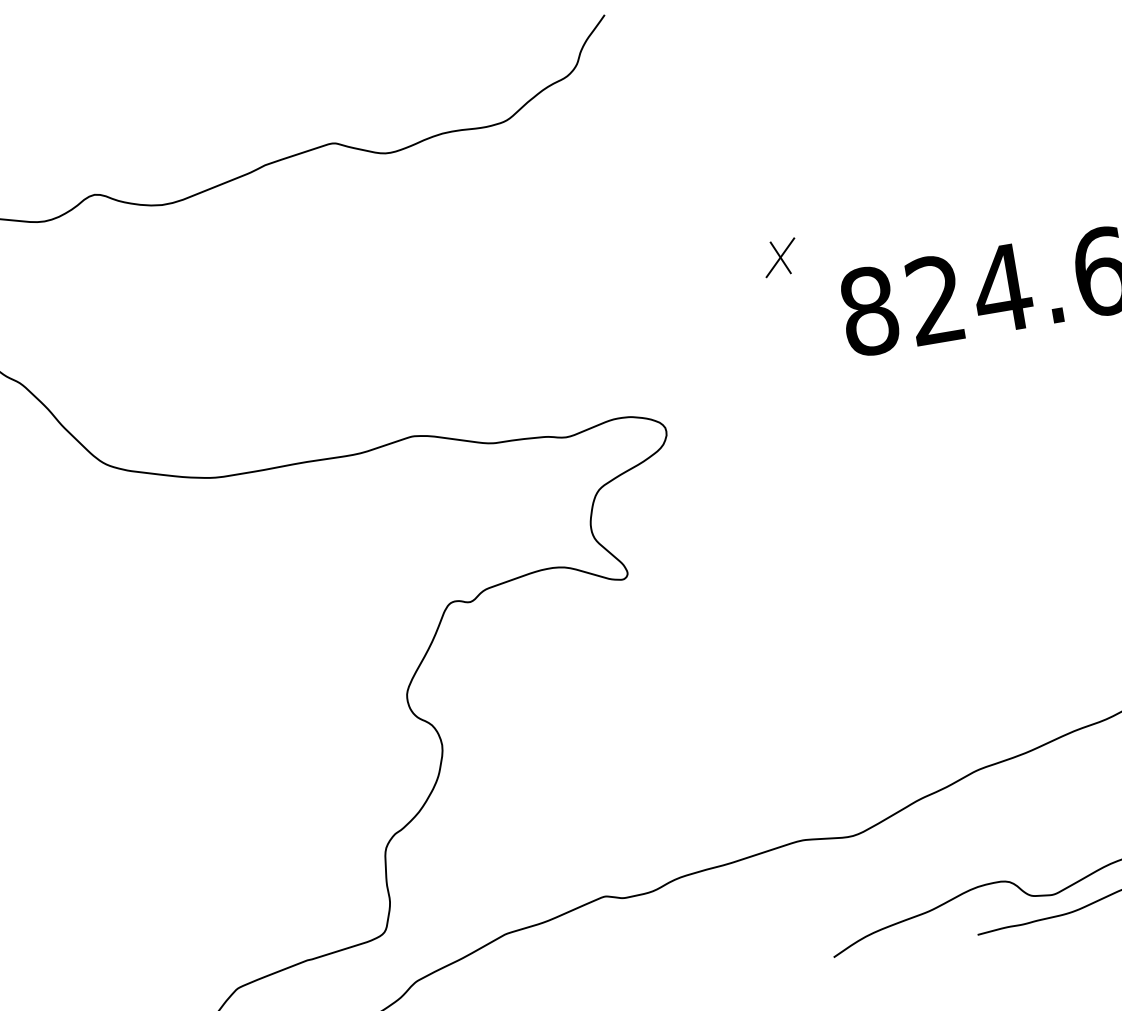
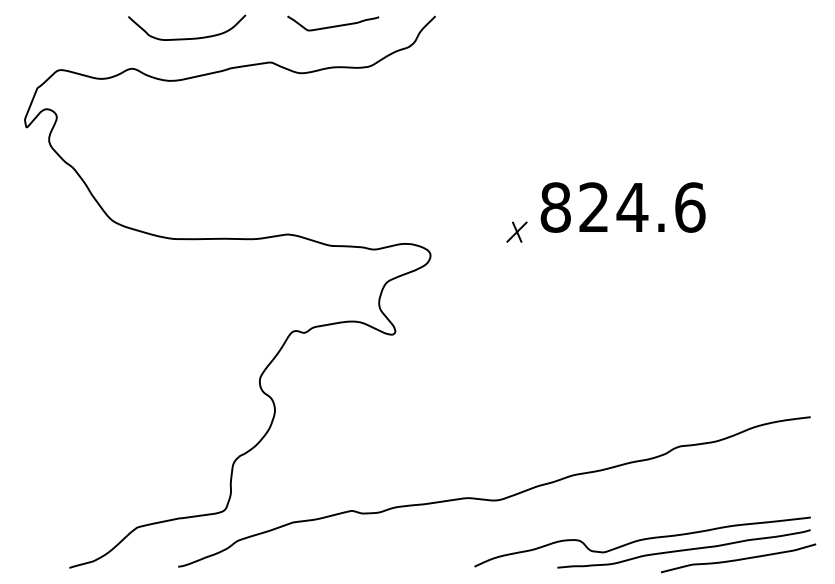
curve: (430, 60) -> (333, 25), added
curve: (181, 126) -> (187, 38), added
part: (779, 256) -> (516, 231), moved

